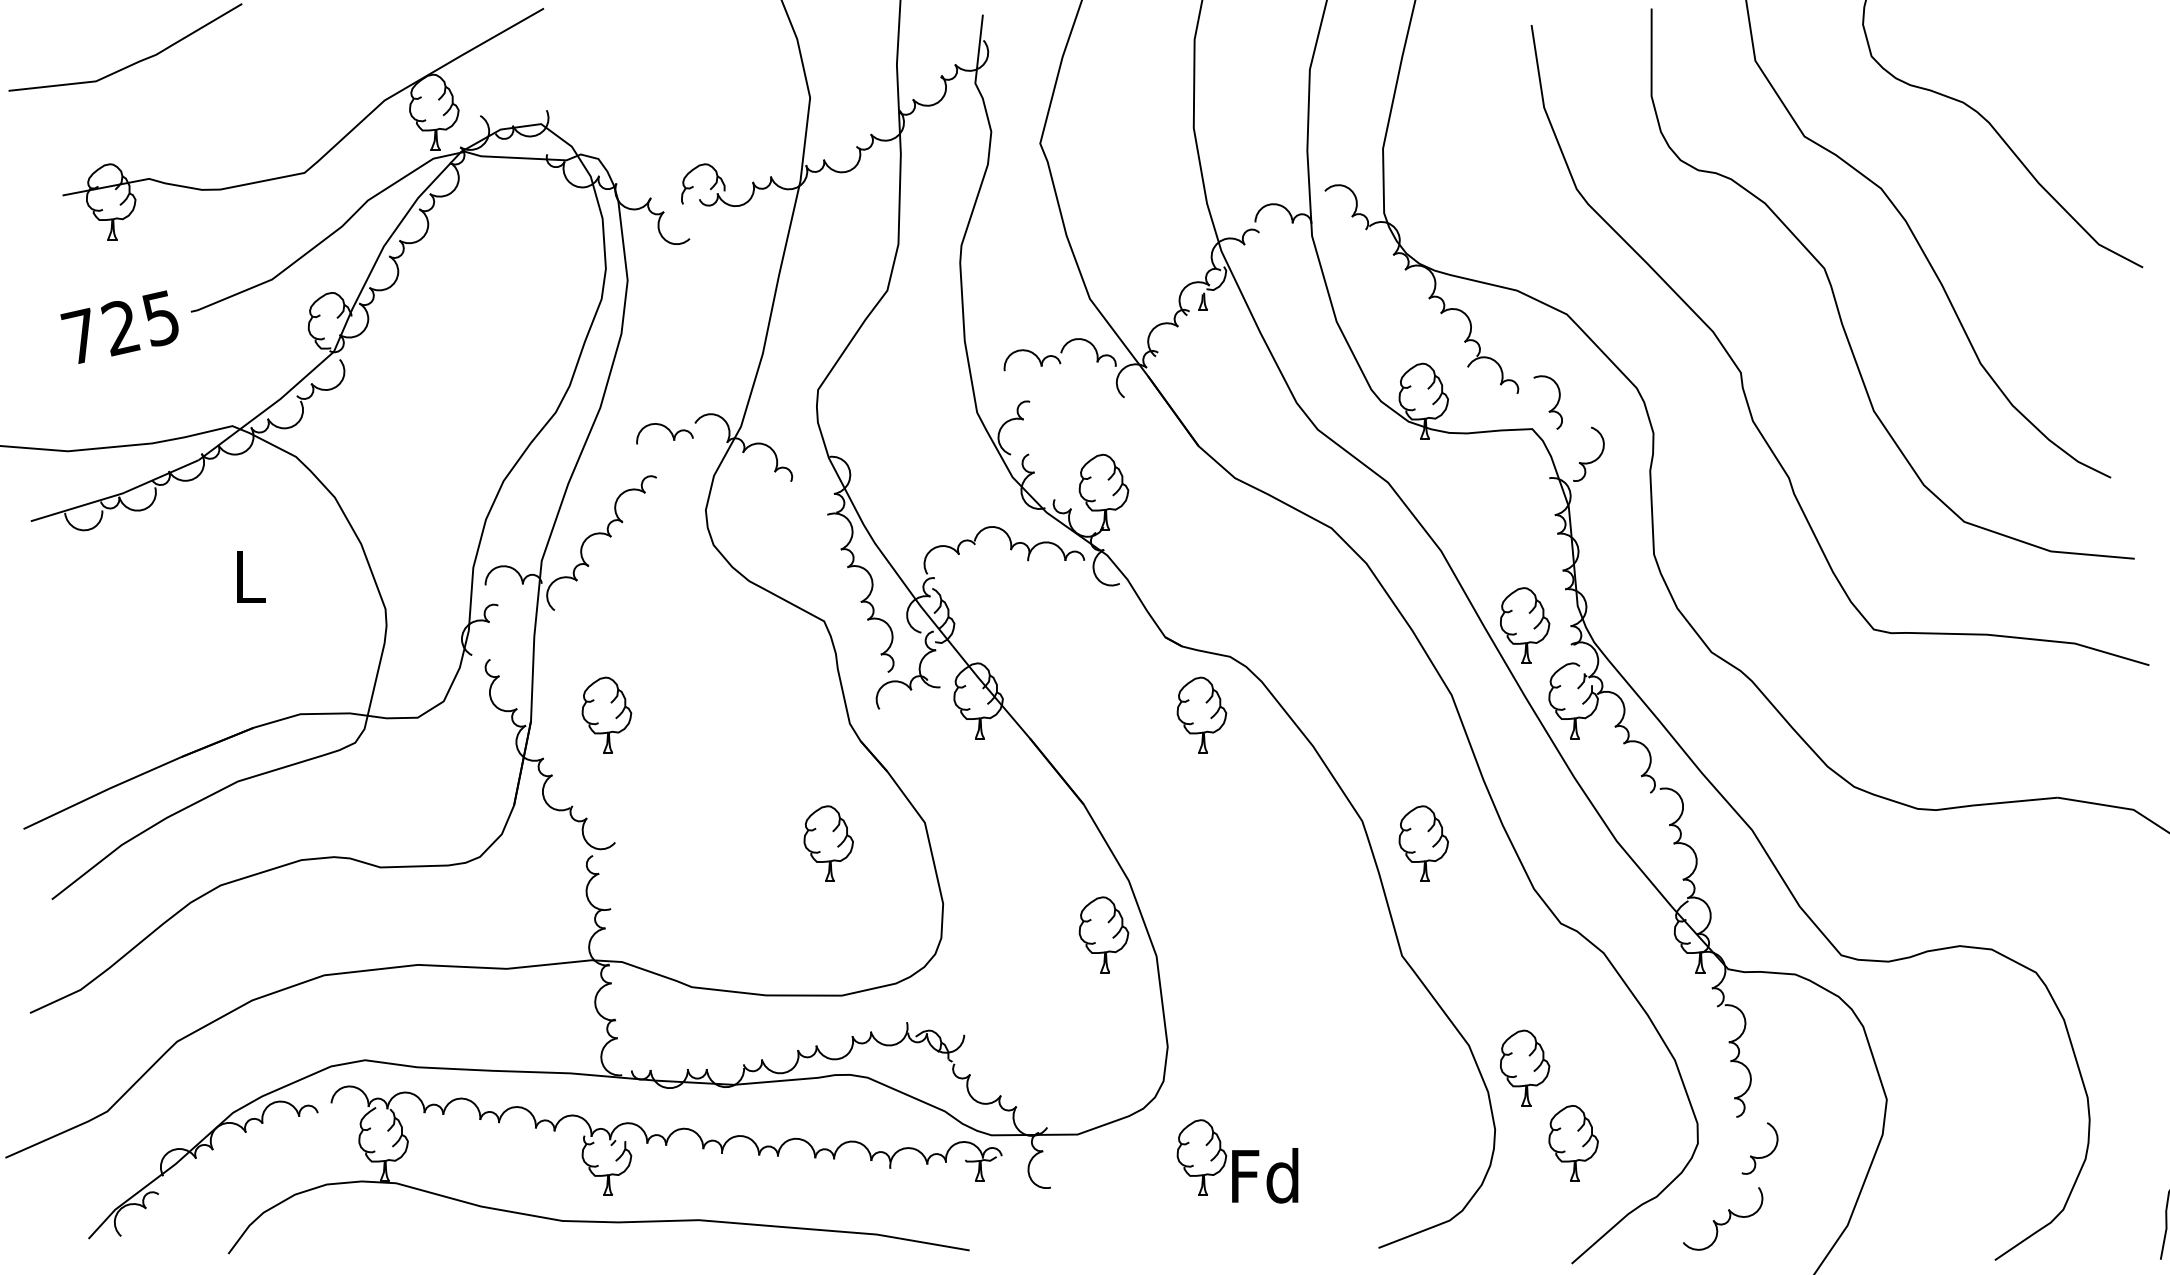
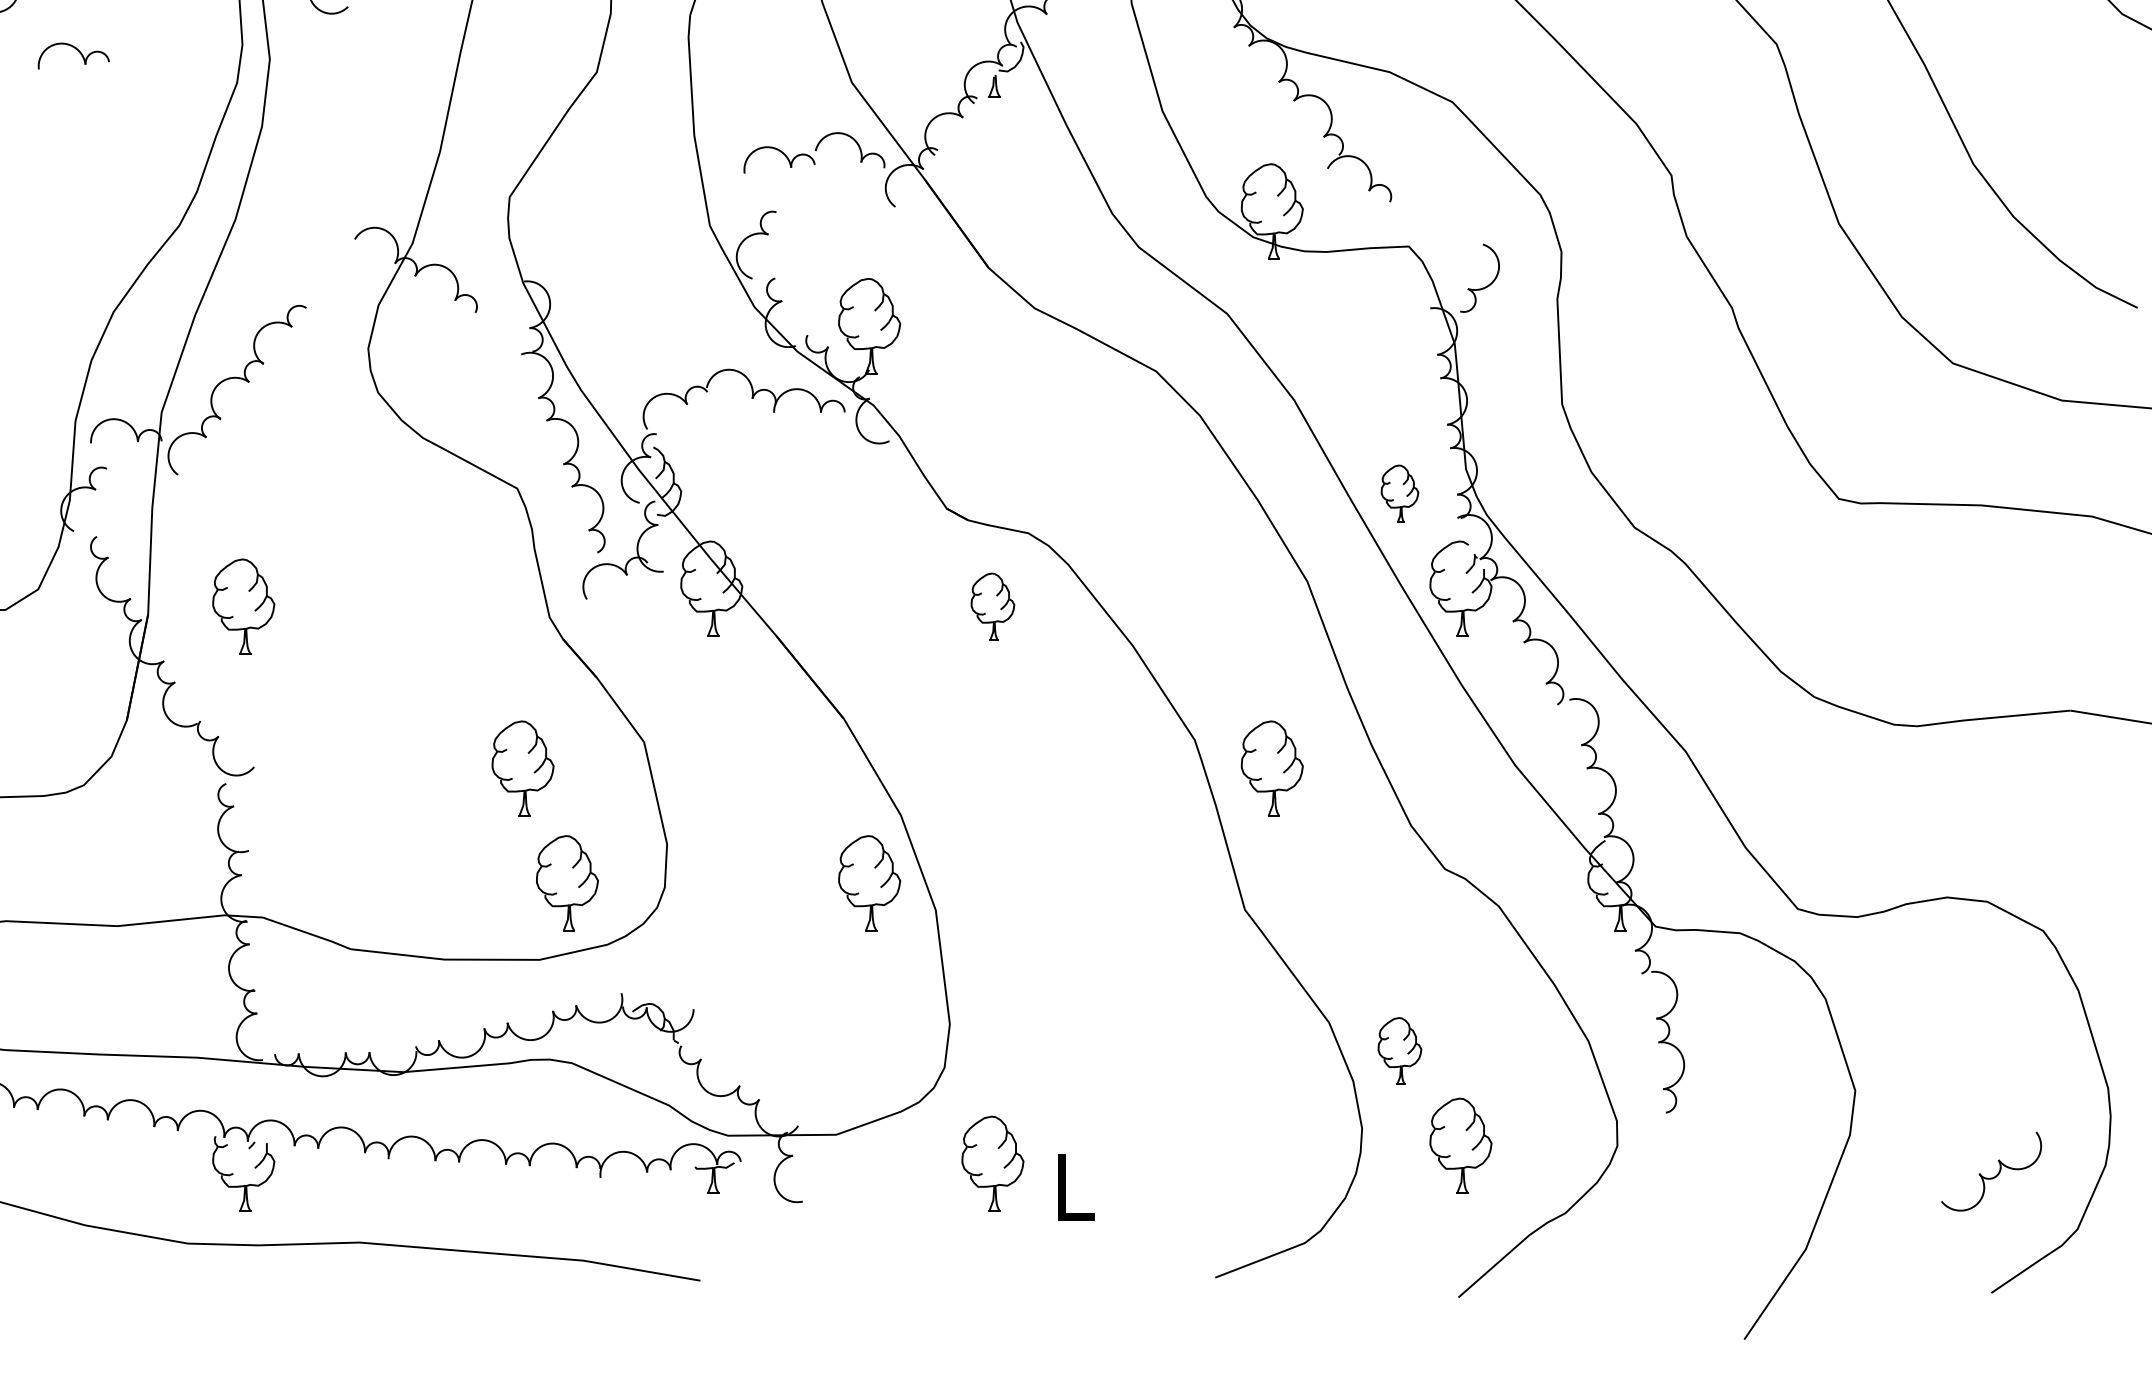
part: (1553, 407) -> (1435, 219), removed
part: (664, 433) -> (73, 55), moved
part: (1525, 625) -> (1400, 493), size x0.6
part: (1201, 714) -> (992, 605), size x0.7
part: (863, 934) -> (566, 882), added
part: (1525, 1067) -> (1400, 1050), size x0.7
part: (1761, 1156) -> (1697, 1162), removed
text: (1265, 1175) -> (1072, 1186), Fd -> L
part: (1723, 1218) -> (1992, 1171), moved

